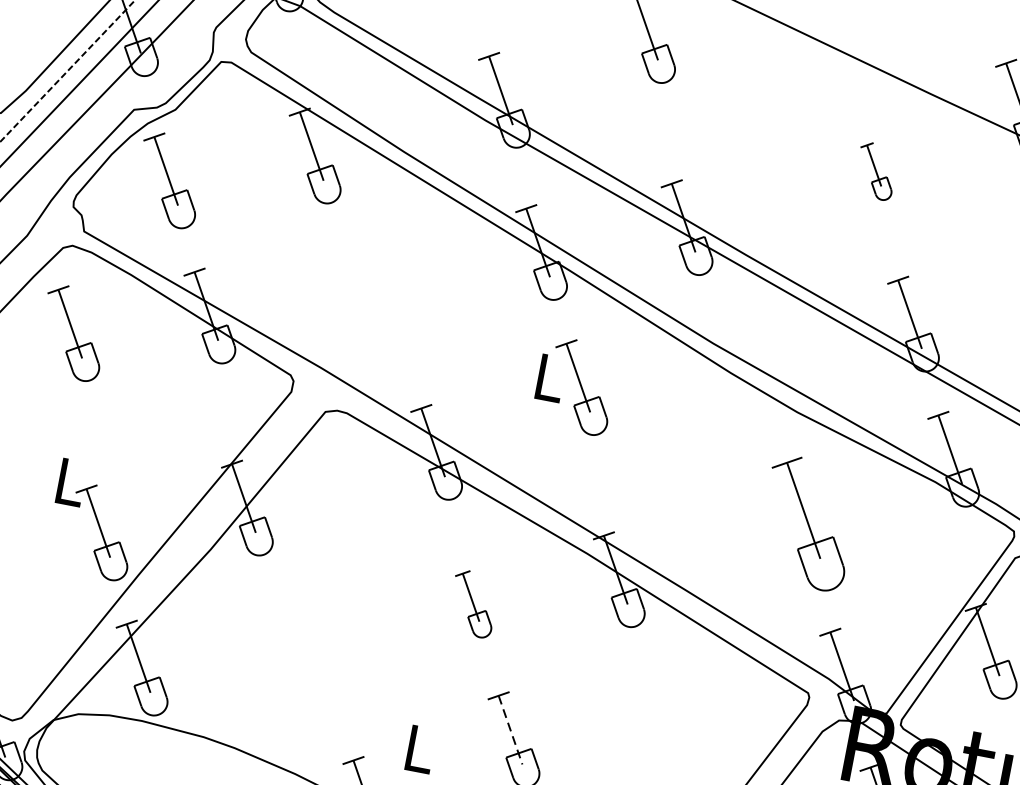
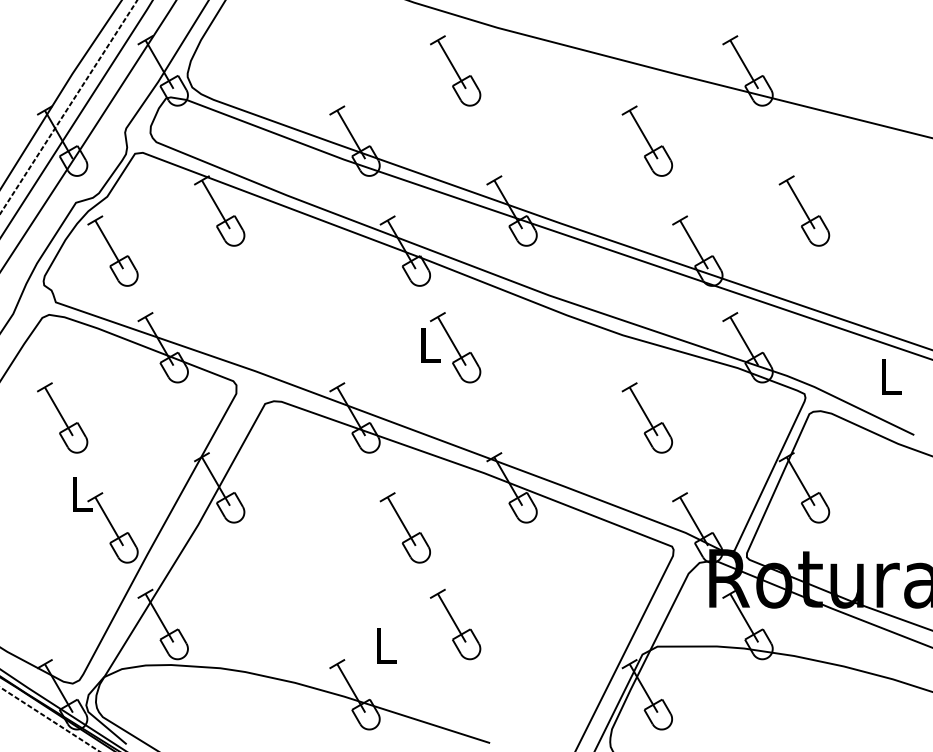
part: (876, 170) -> (647, 140), size x1.67
part: (73, 332) -> (62, 417), moved
part: (808, 522) -> (647, 417), size x0.71
part: (472, 603) -> (404, 527), size x1.43
line: (511, 730) -> (452, 618), dashed -> solid

